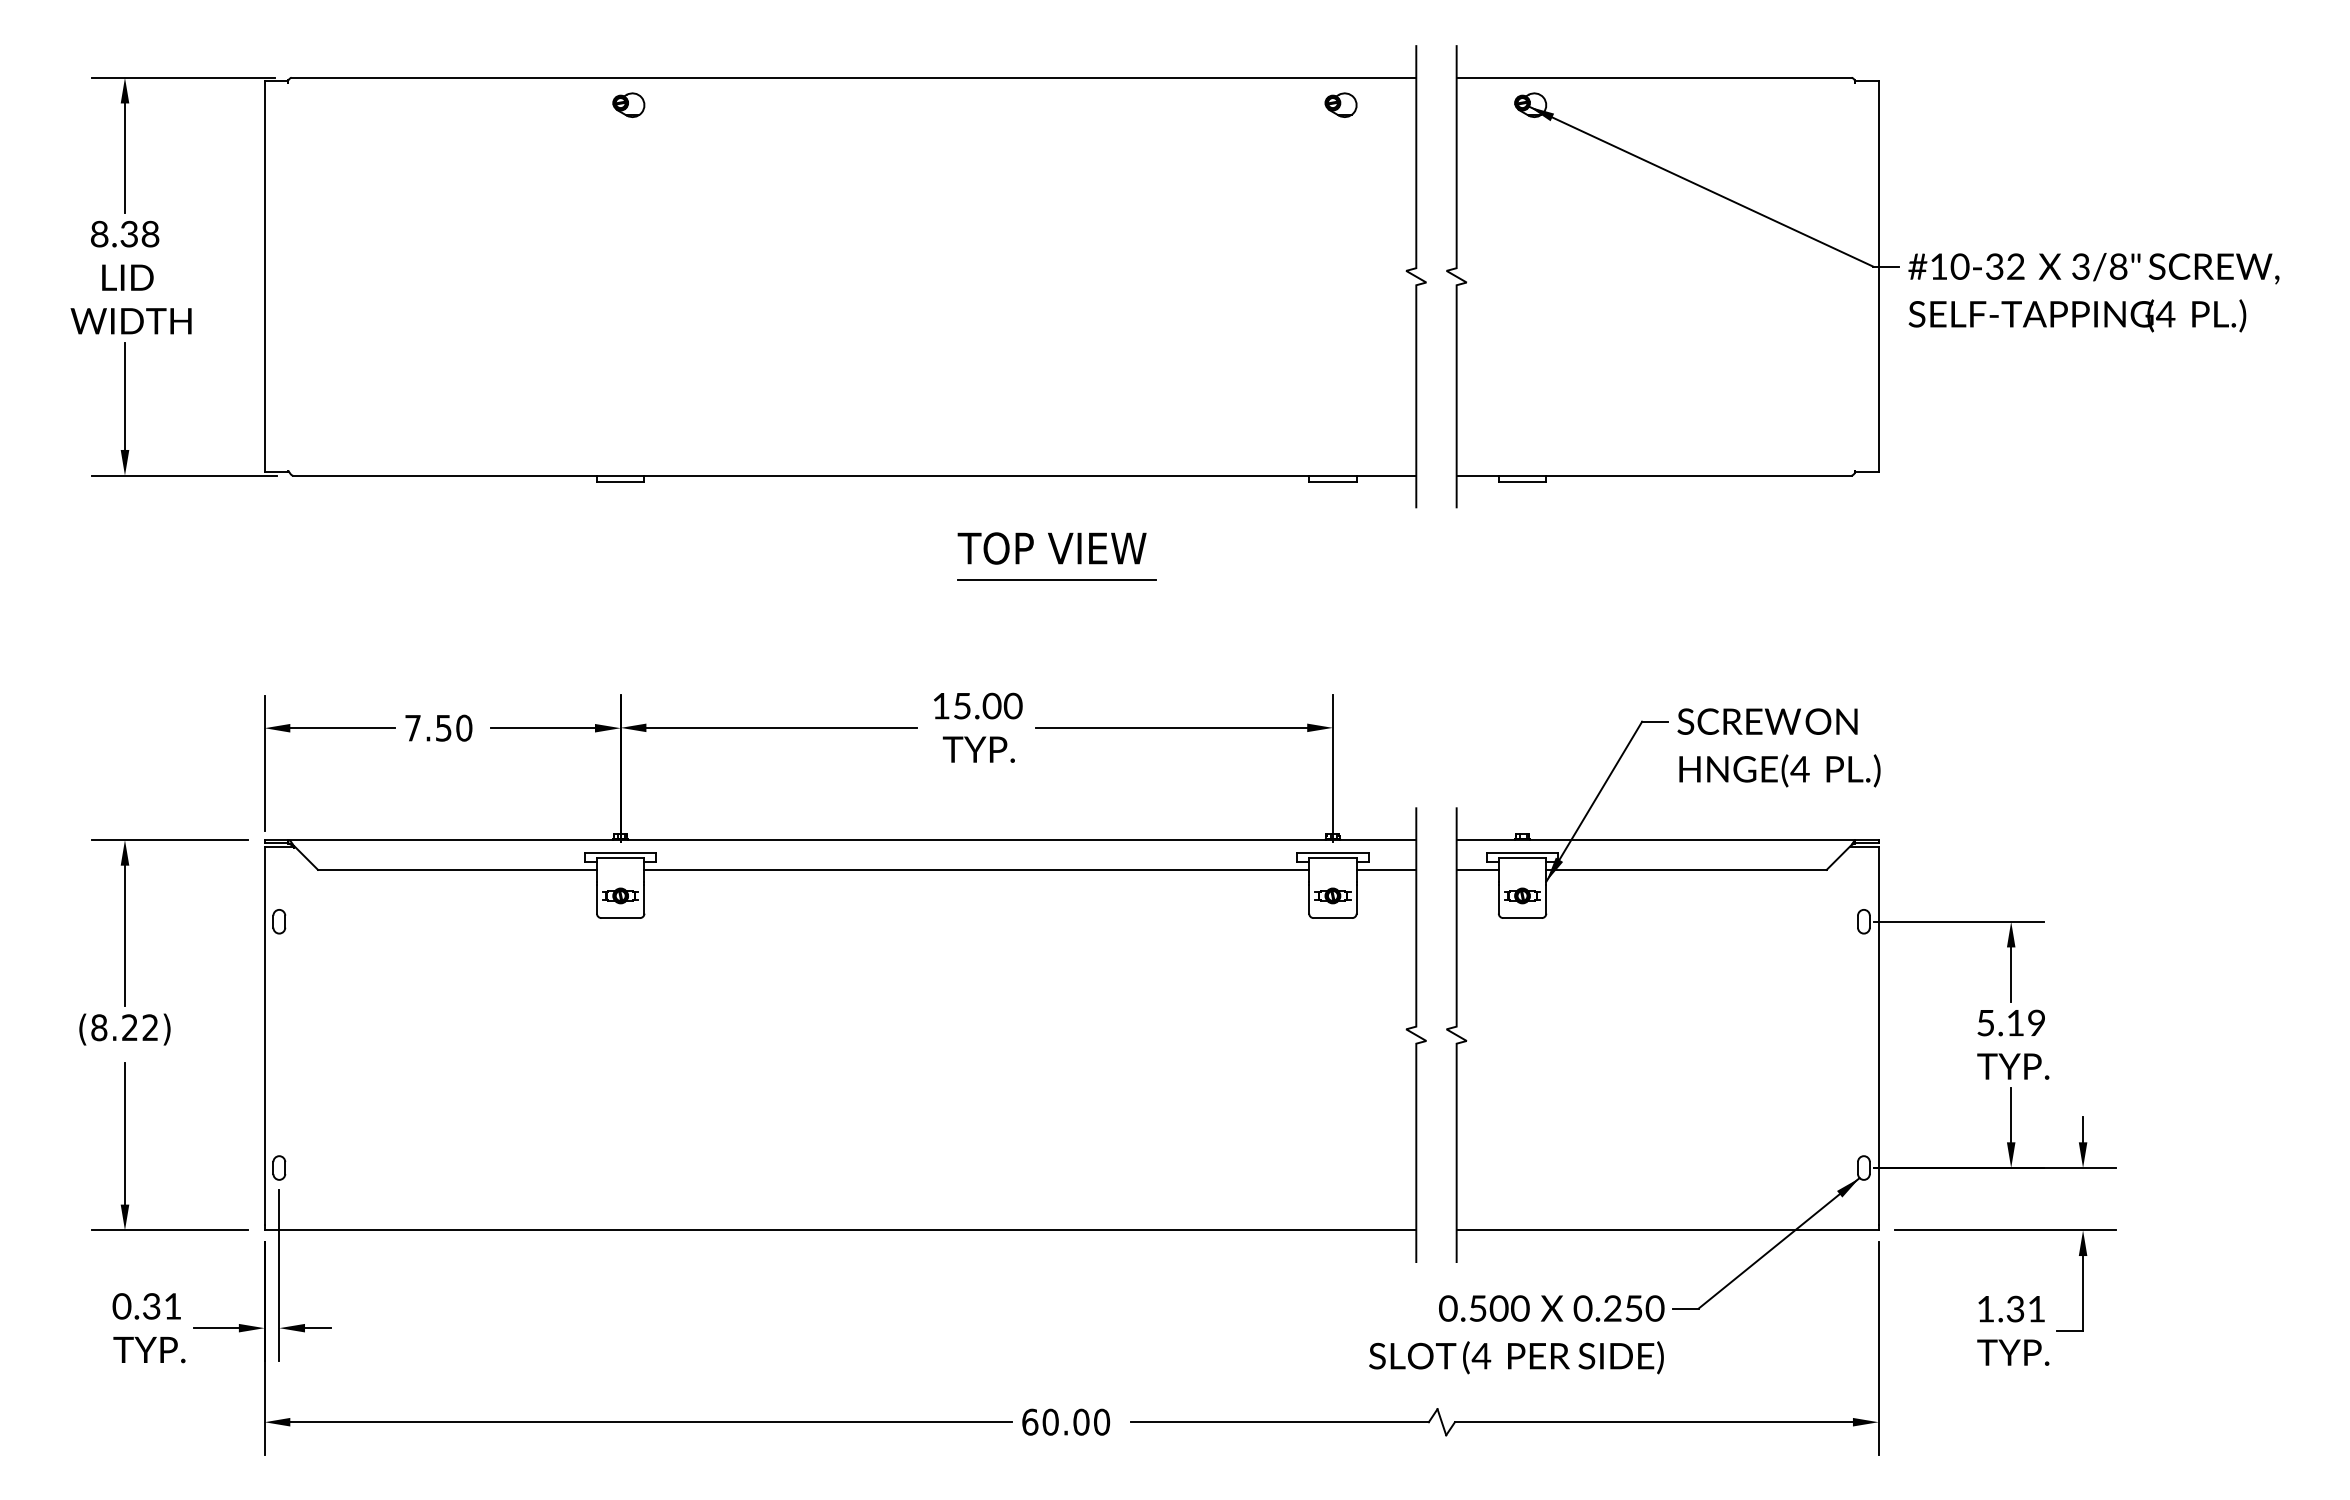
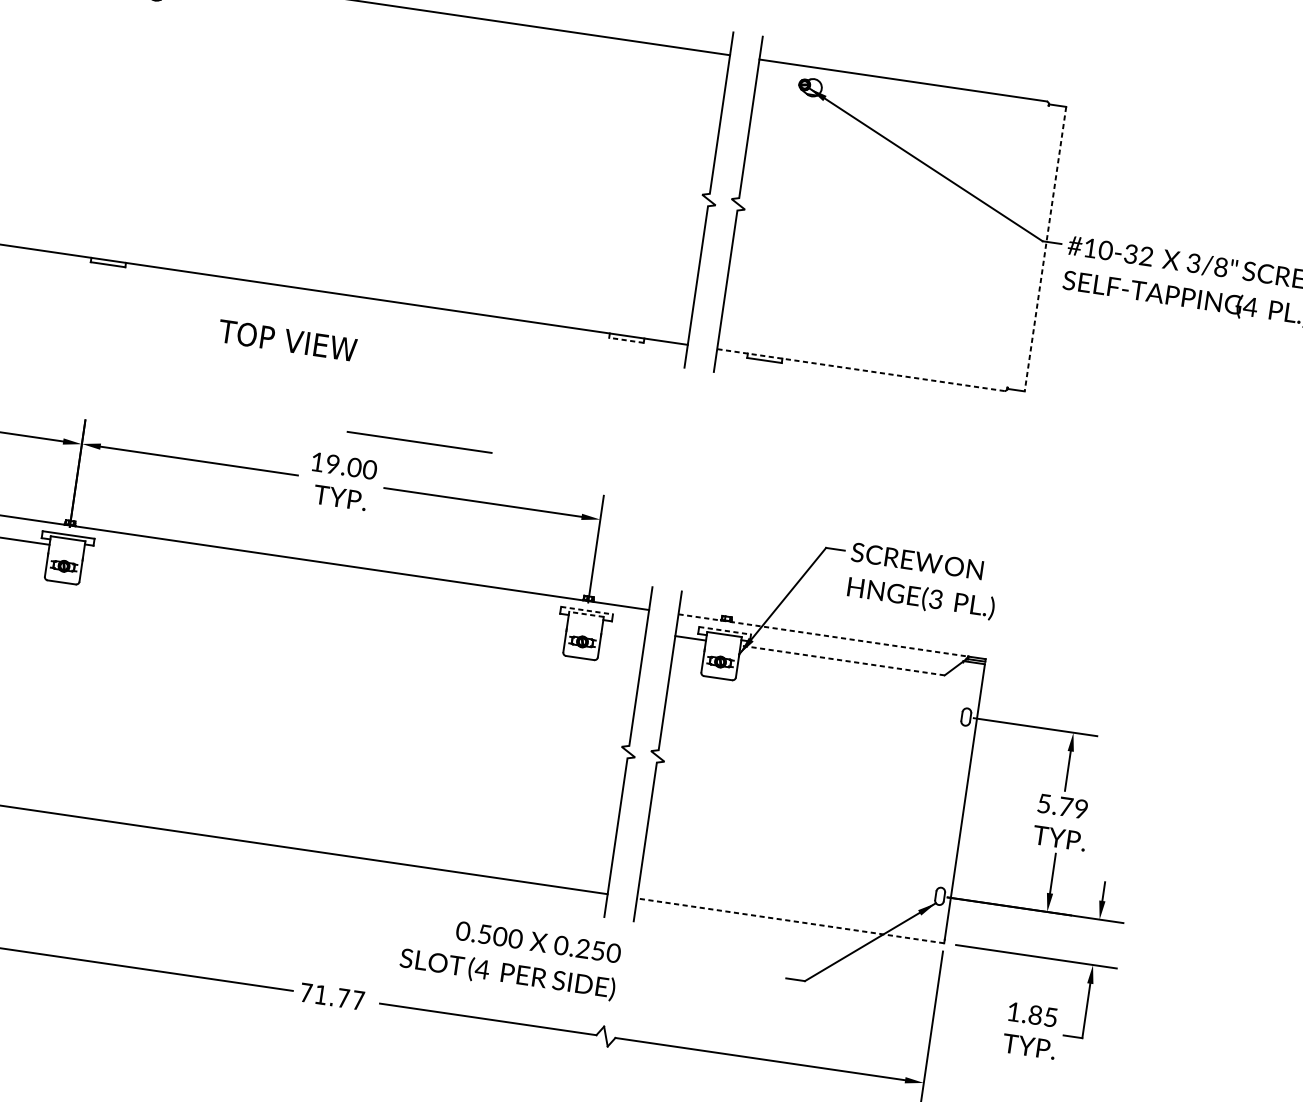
part: (1340, 104) -> (672, 66), removed
line: (1878, 277) -> (1045, 249), solid -> dashed
line: (1653, 475) -> (860, 369), solid -> dashed
line: (1332, 481) -> (626, 340), solid -> dashed
text: (1051, 548) -> (287, 340), moved
line: (1056, 579) -> (419, 442), moved
text: (961, 705) -> (332, 463), 15.00 -> 19.00
text: (1799, 769) -> (935, 599), (4 -> (3
line: (1656, 839) -> (824, 635), solid -> dashed
line: (1332, 852) -> (586, 610), solid -> dashed
line: (1522, 852) -> (725, 630), solid -> dashed
line: (1332, 858) -> (586, 614), solid -> dashed
line: (976, 869) -> (325, 584), removed
line: (1386, 869) -> (624, 628), removed
line: (1686, 869) -> (842, 660), solid -> dashed
text: (2015, 1023) -> (1065, 807), 5.19 -> 5.79
line: (1667, 1230) -> (790, 920), solid -> dashed
text: (2025, 1309) -> (1042, 1016), 1.31 -> 1.85
text: (1516, 1334) -> (510, 957), moved
text: (1066, 1421) -> (332, 996), 60.00 -> 71.77

